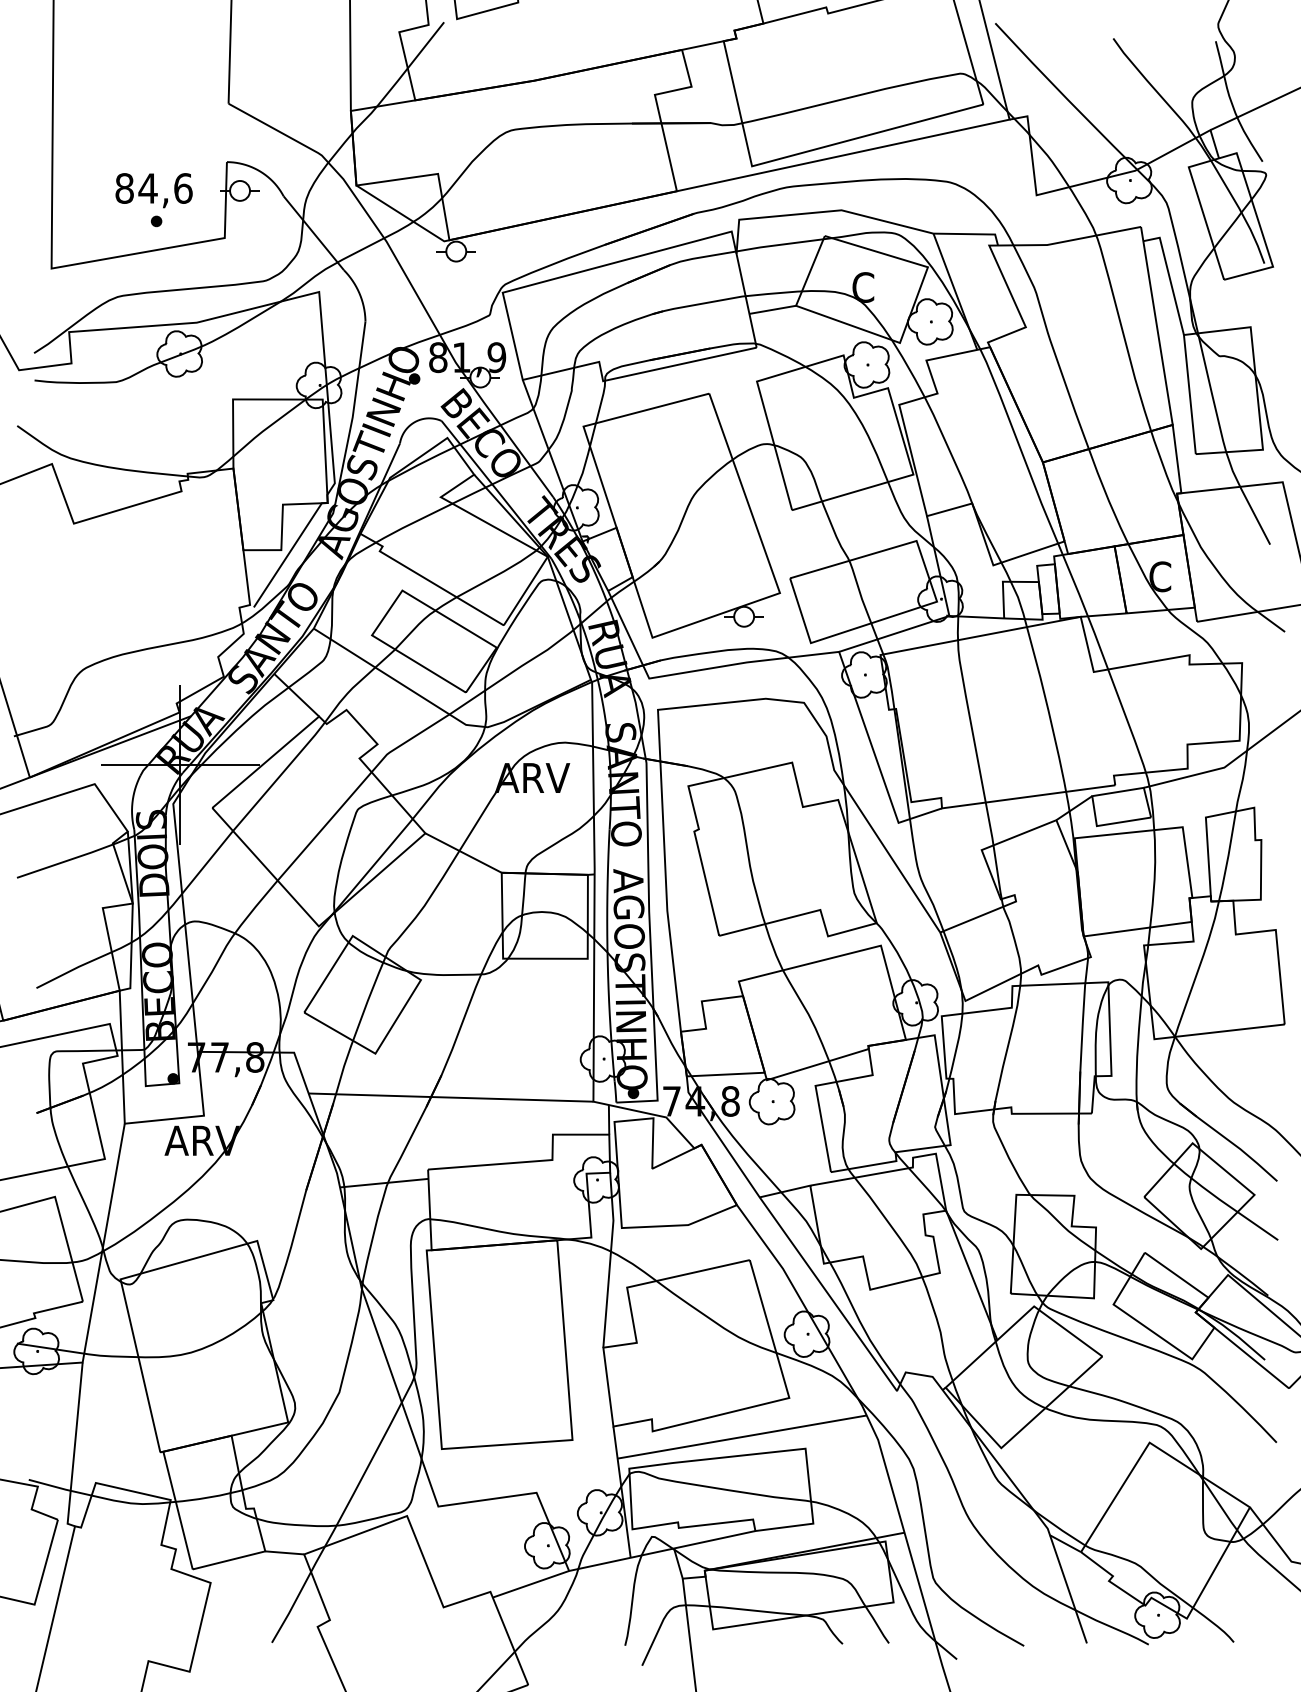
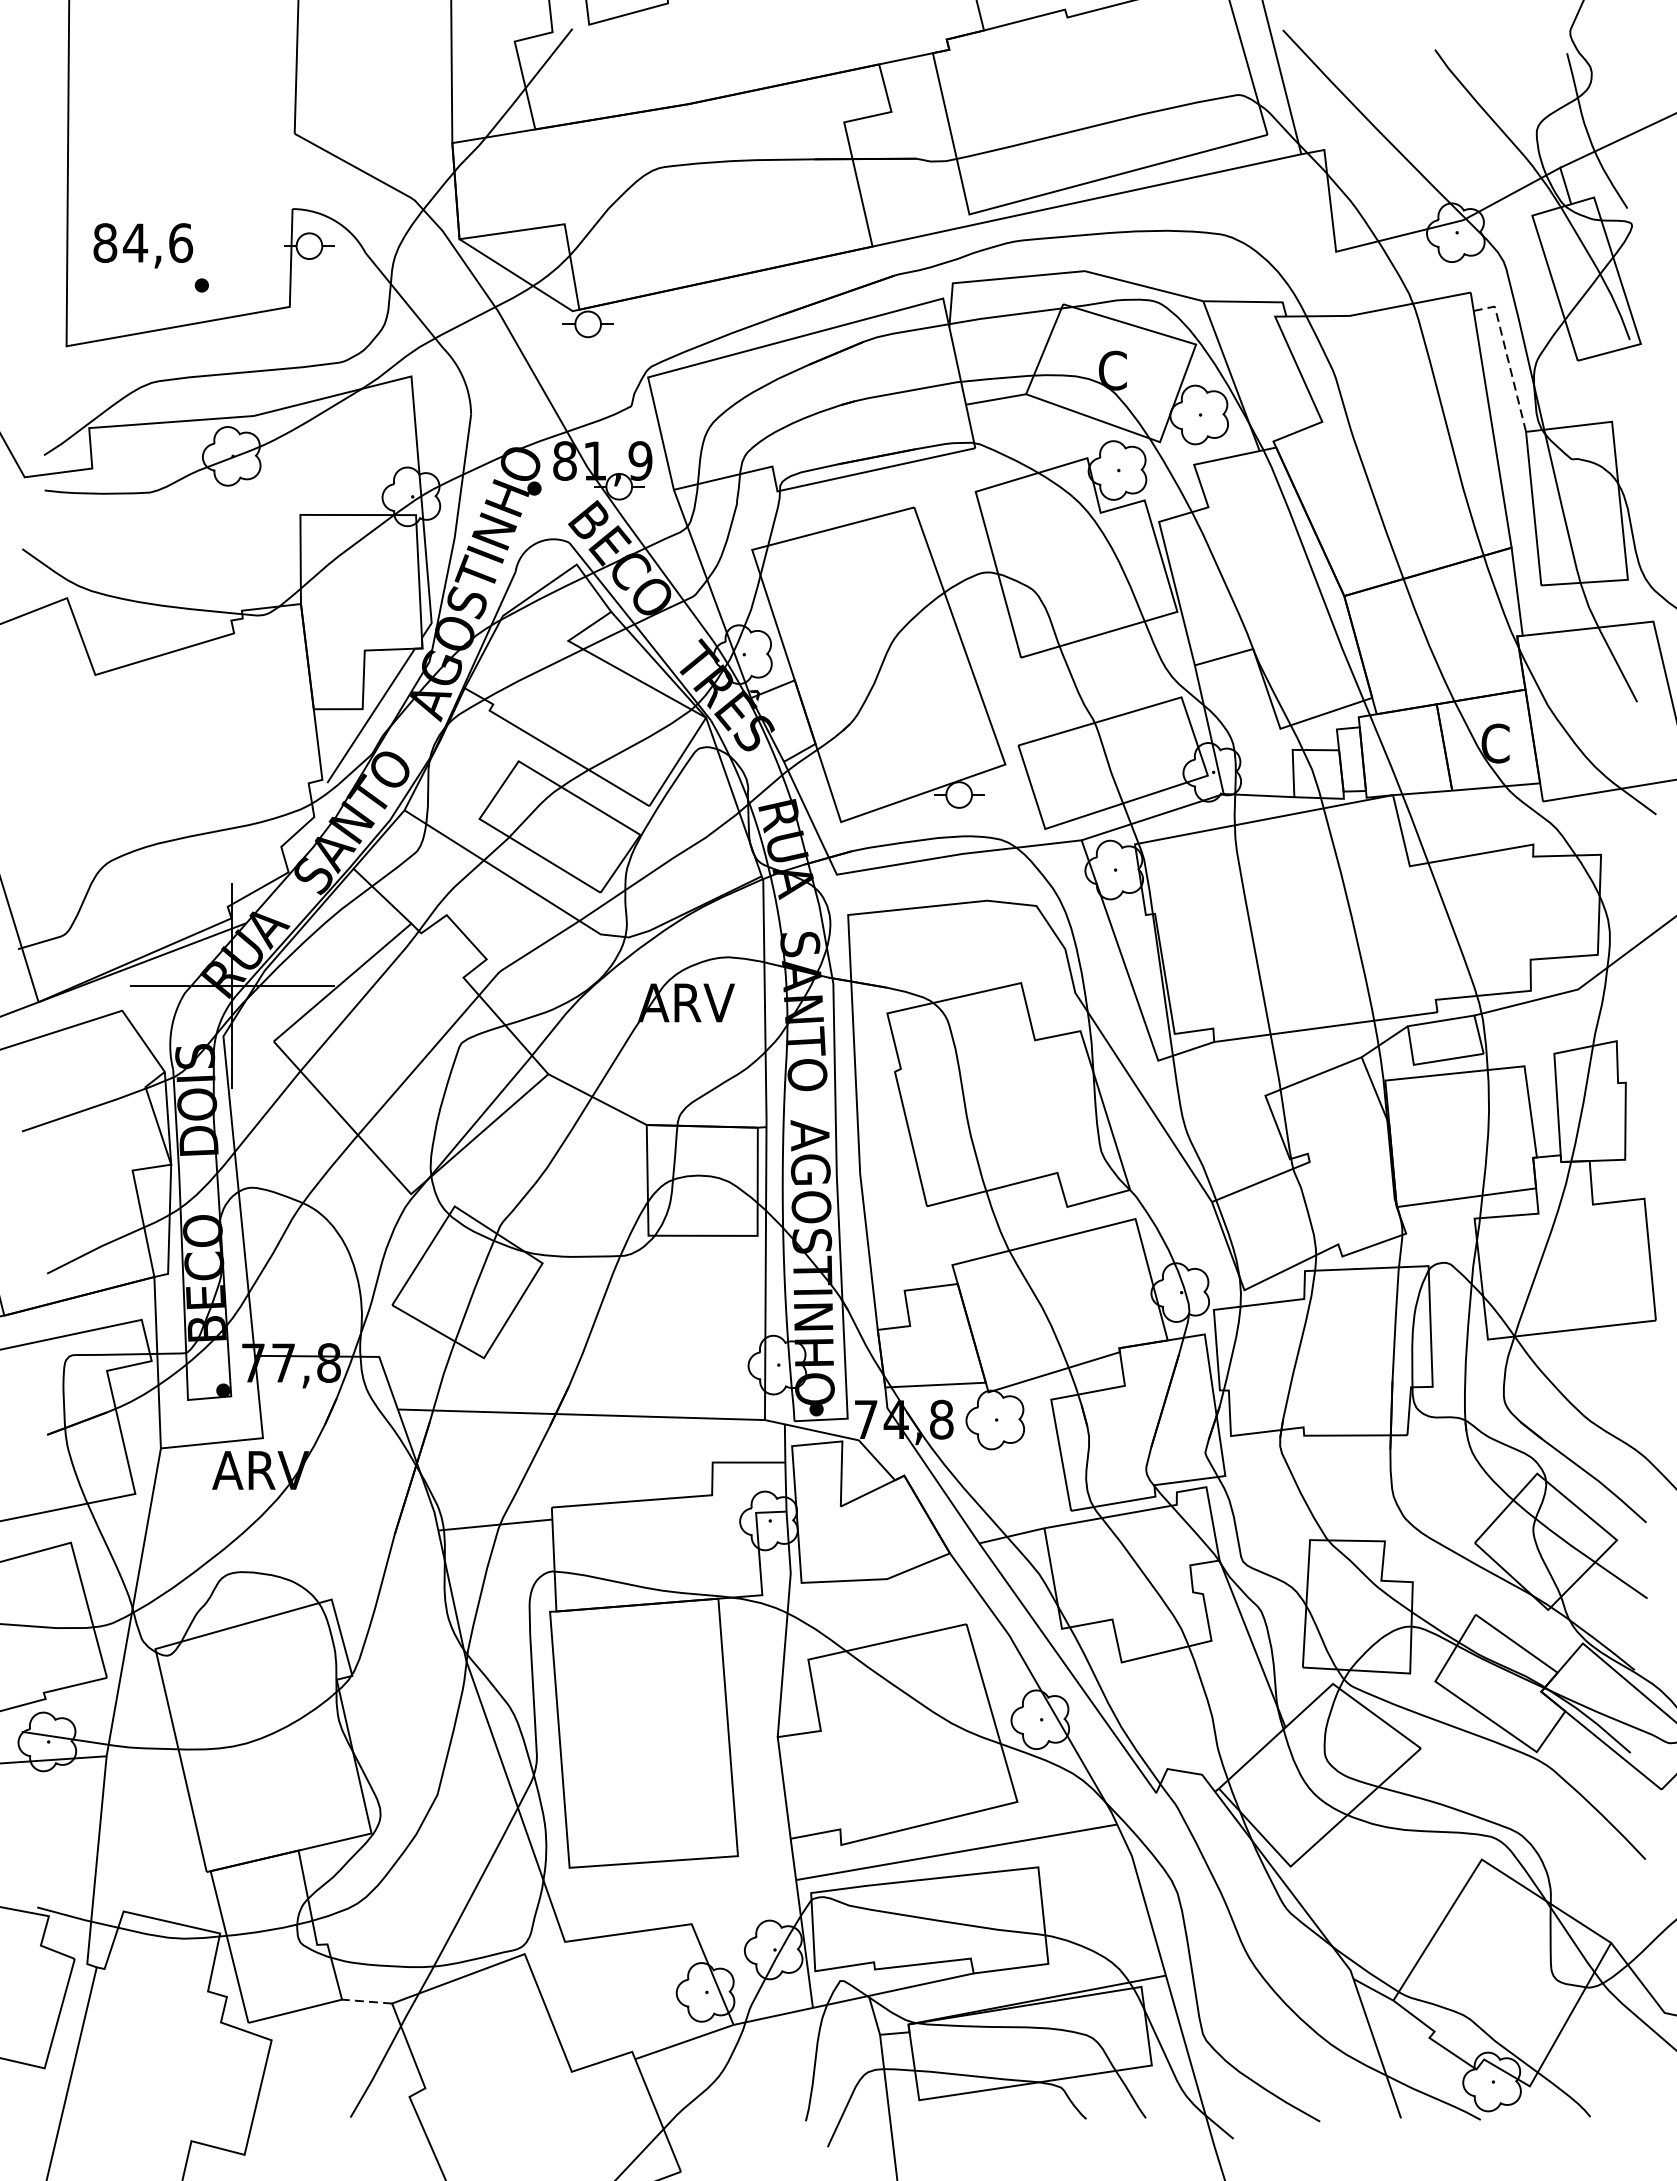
text: (153, 190) -> (142, 245), moved
line: (1169, 277) -> (1507, 357), solid -> dashed
line: (284, 1552) -> (366, 2001), solid -> dashed

